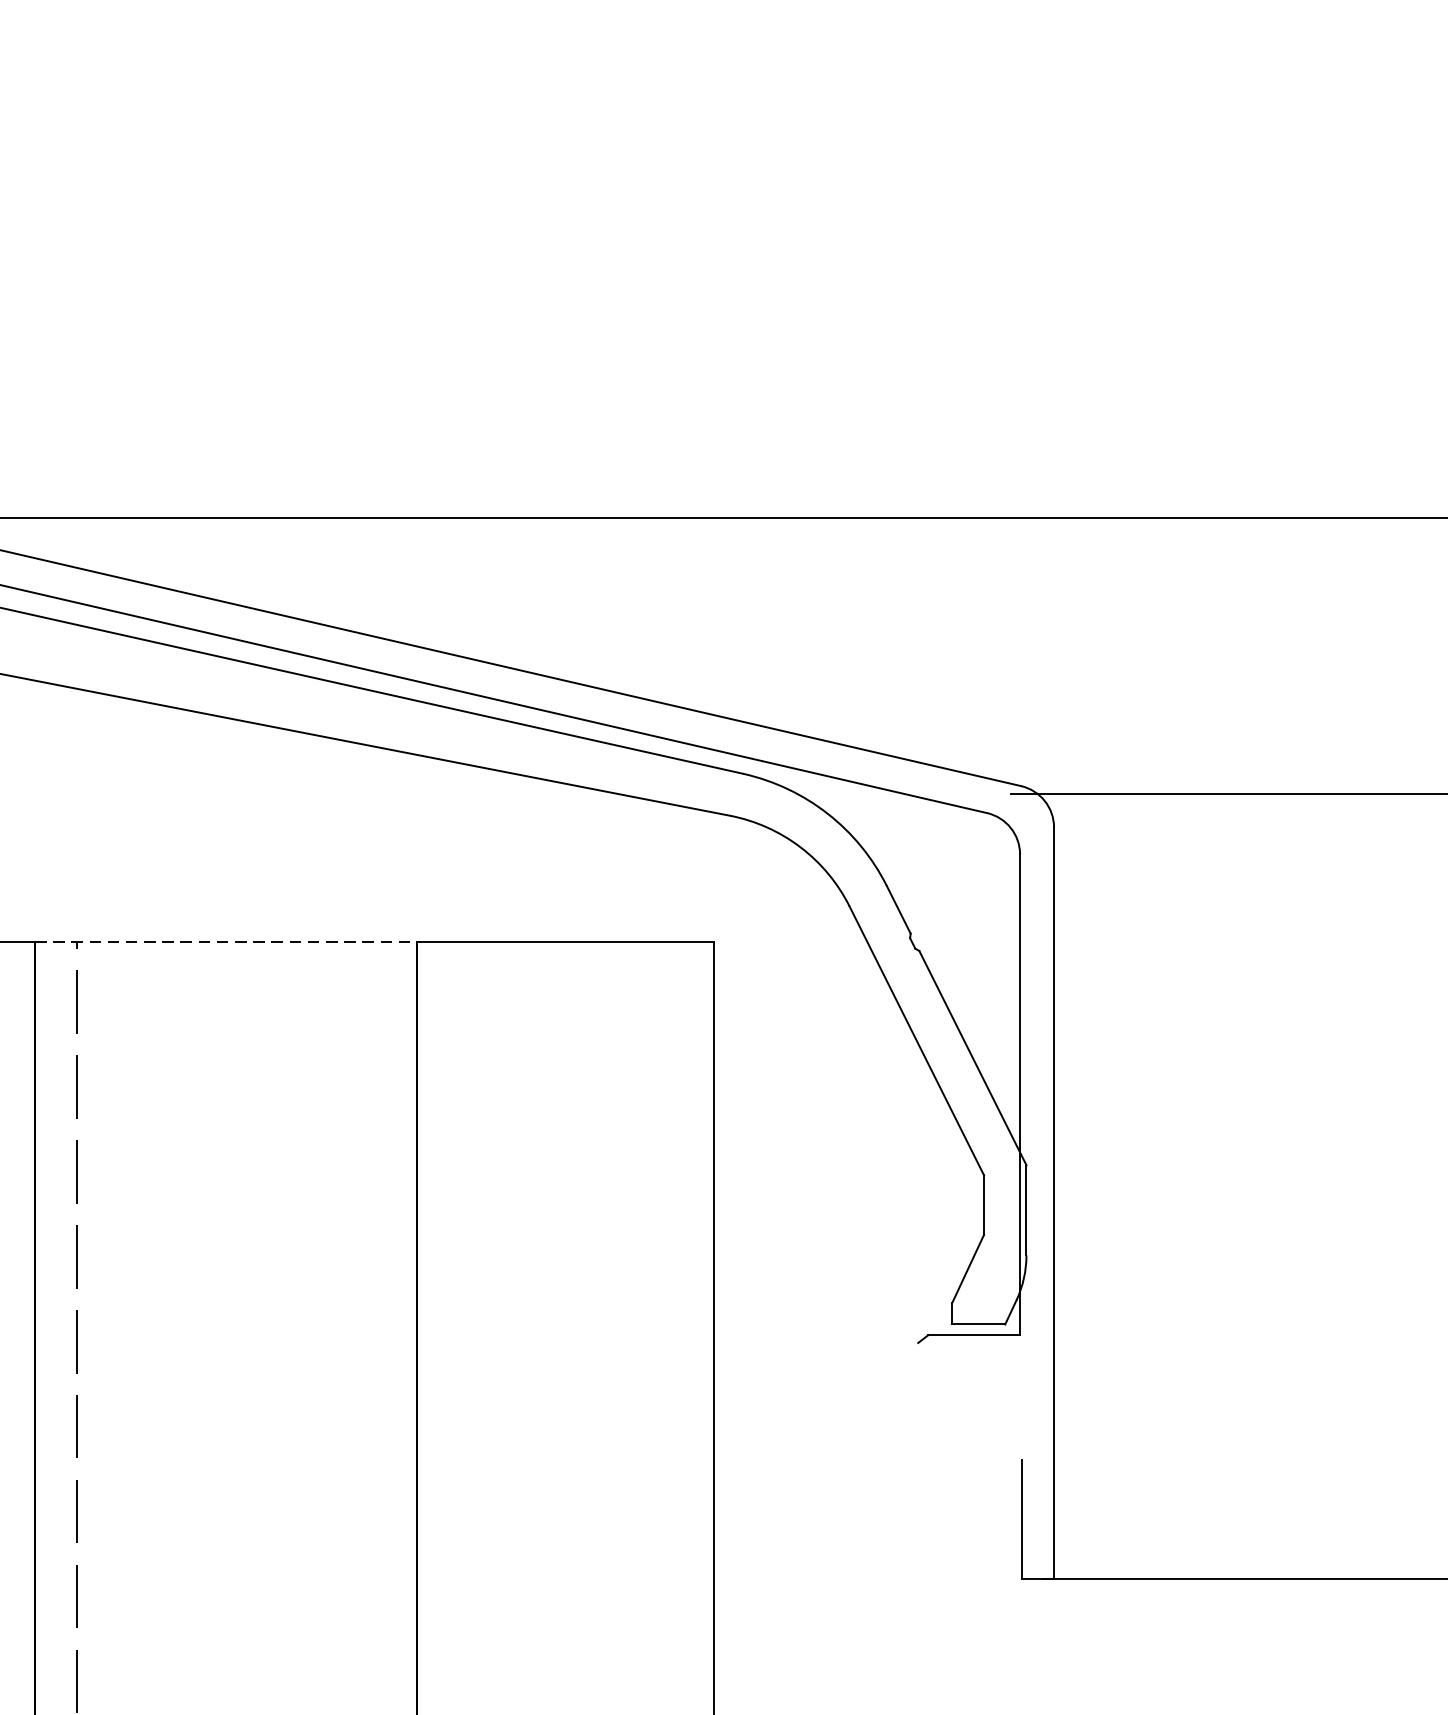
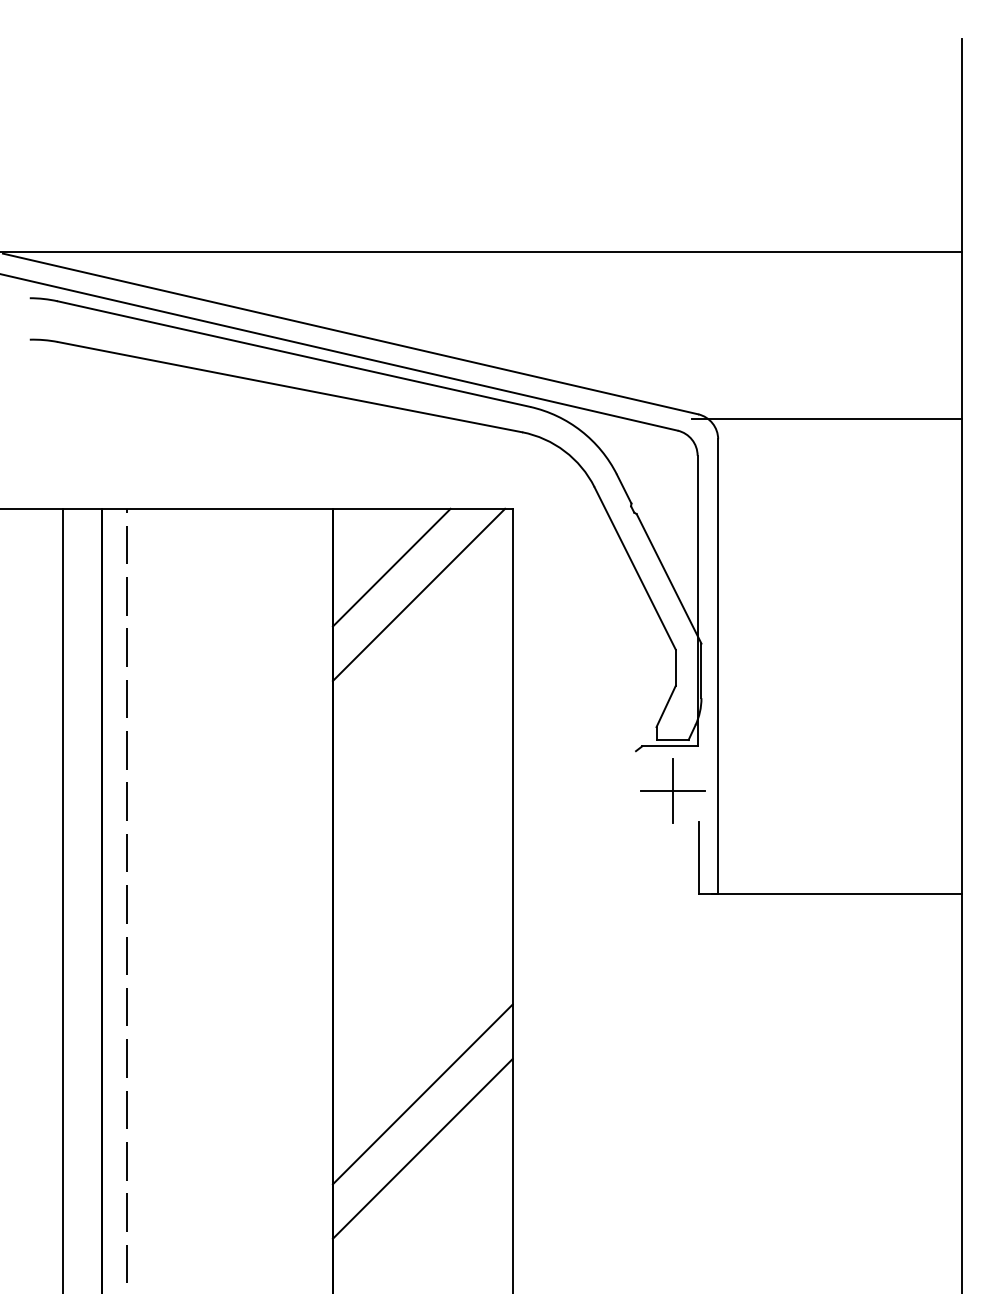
line: (226, 941) -> (217, 508), dashed -> solid
line: (513, 1039) -> (391, 567), added
line: (558, 1083) -> (418, 594), added
part: (978, 1408) -> (672, 790), added

